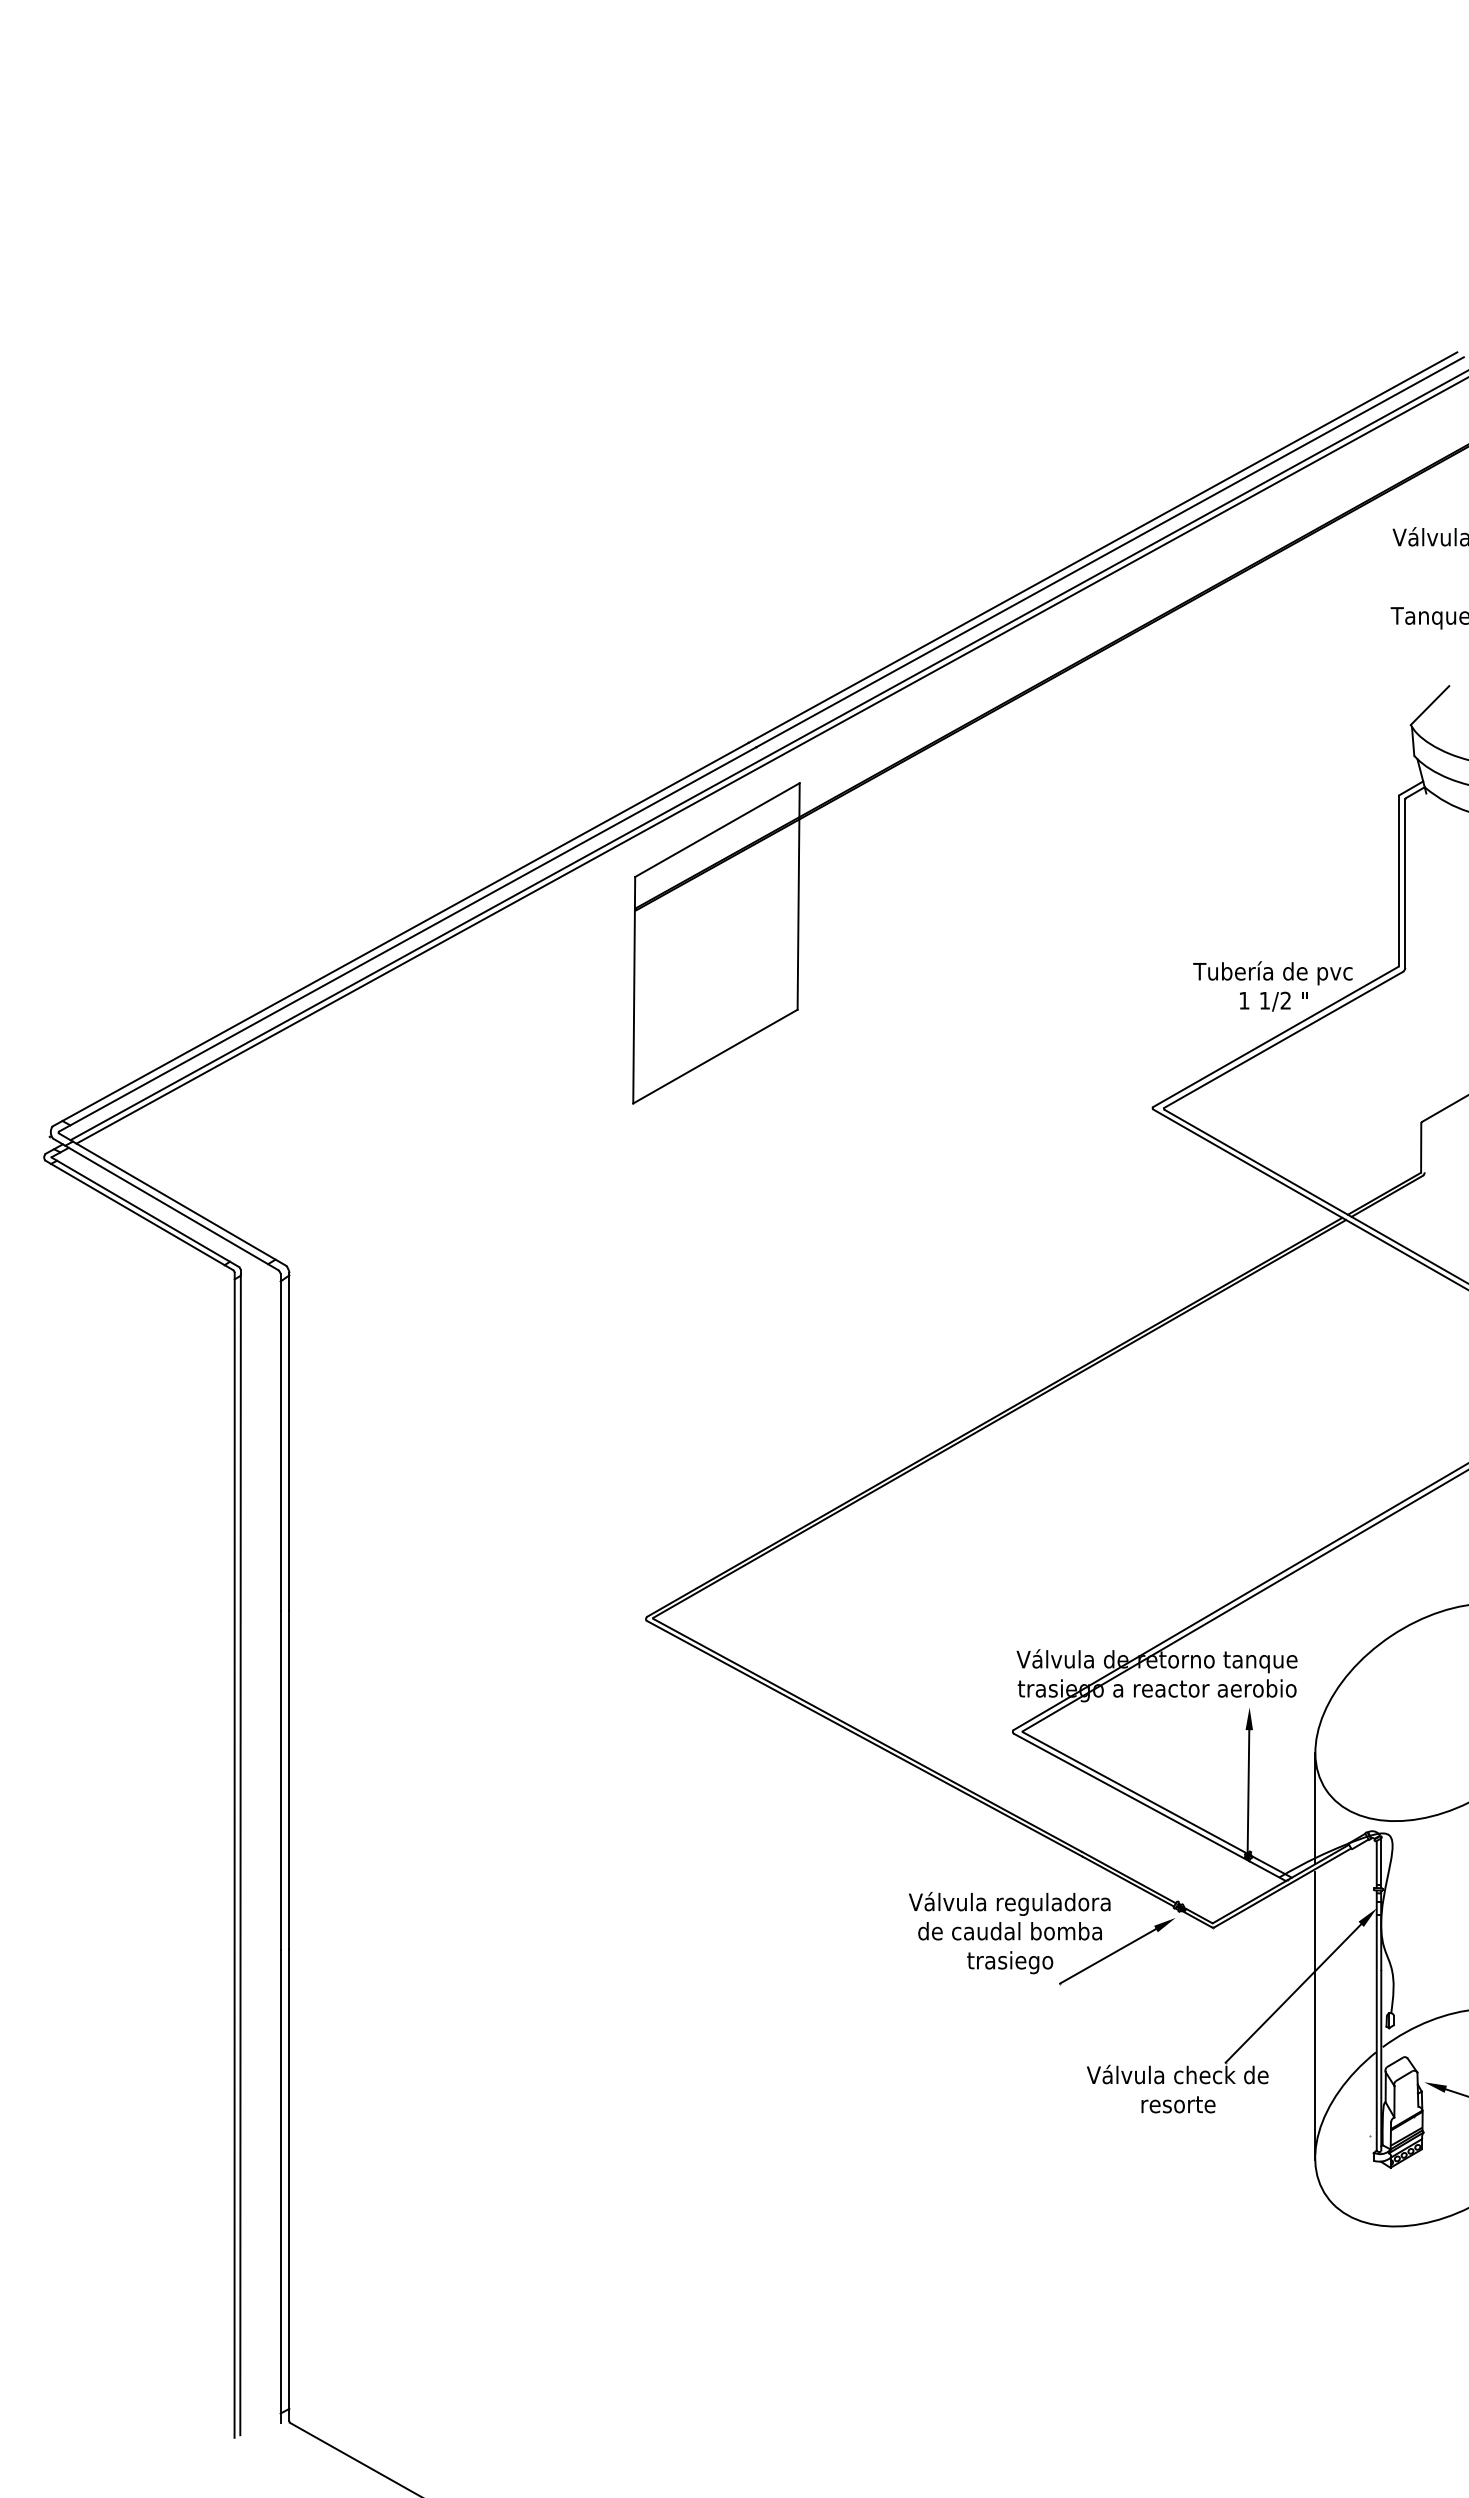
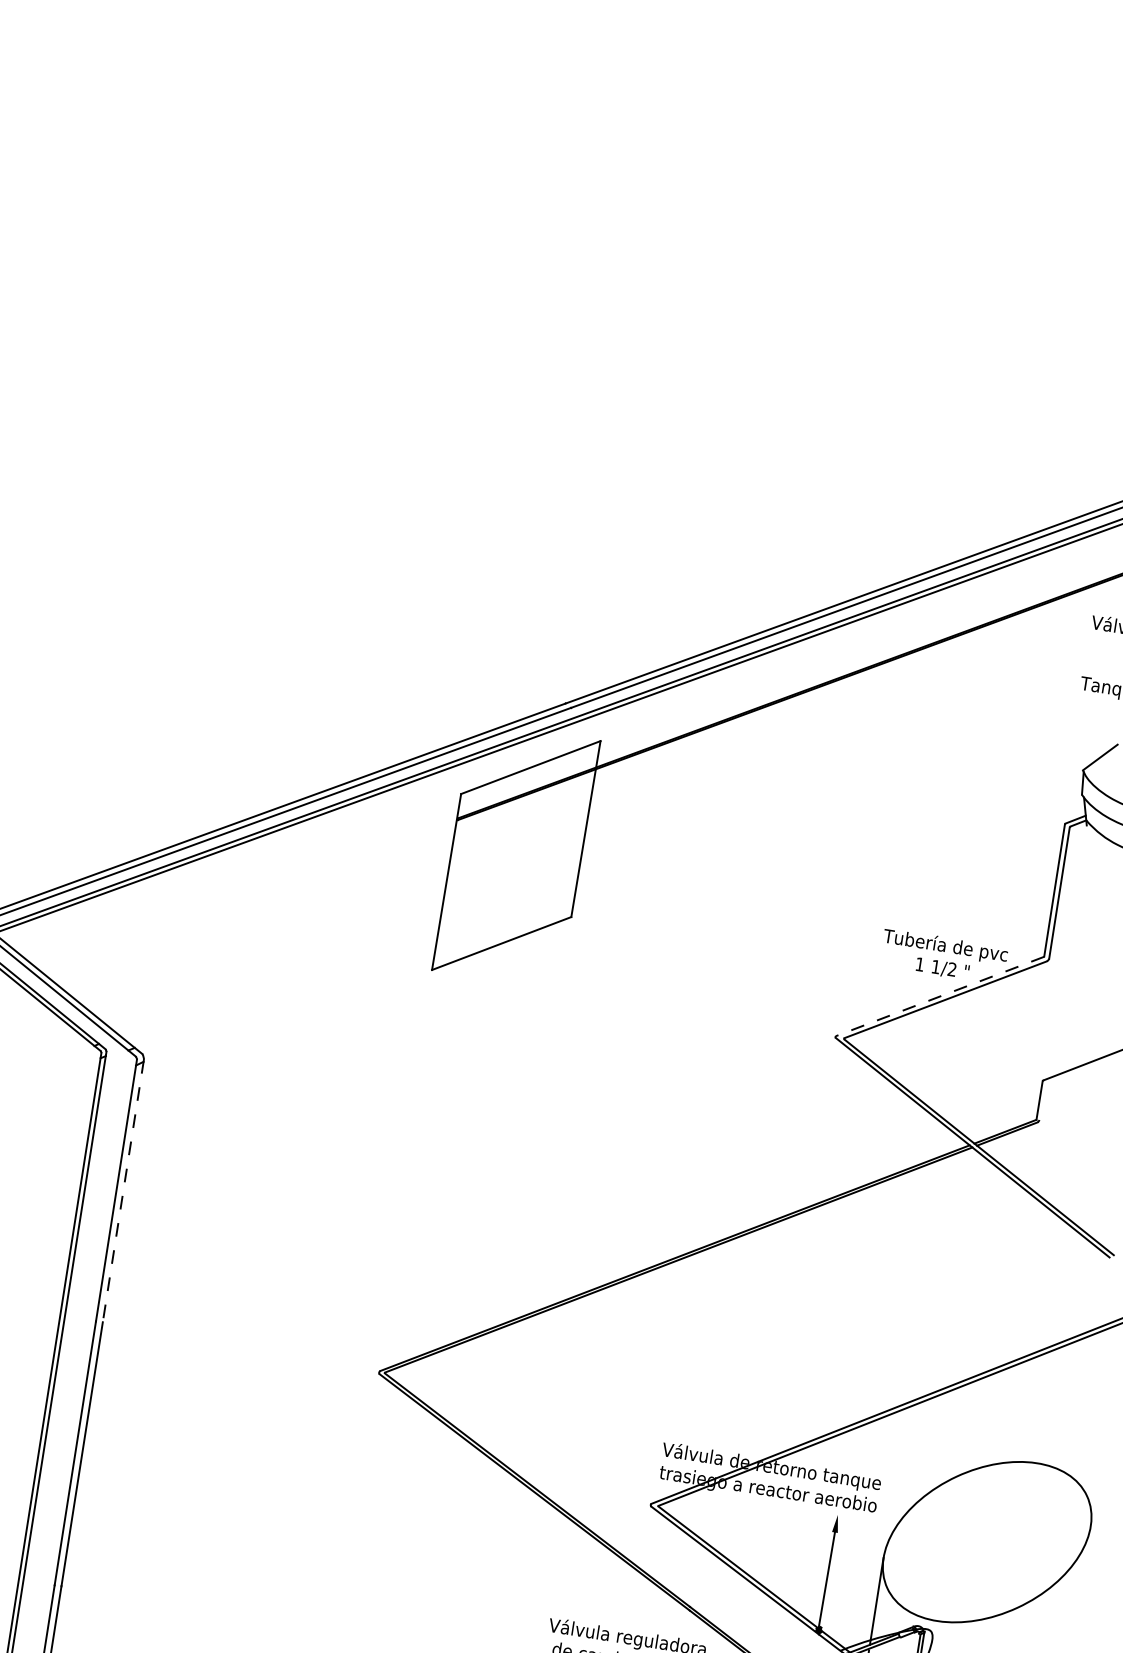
line: (1275, 1037) -> (939, 996), solid -> dashed
line: (289, 1441) -> (123, 1191), solid -> dashed

